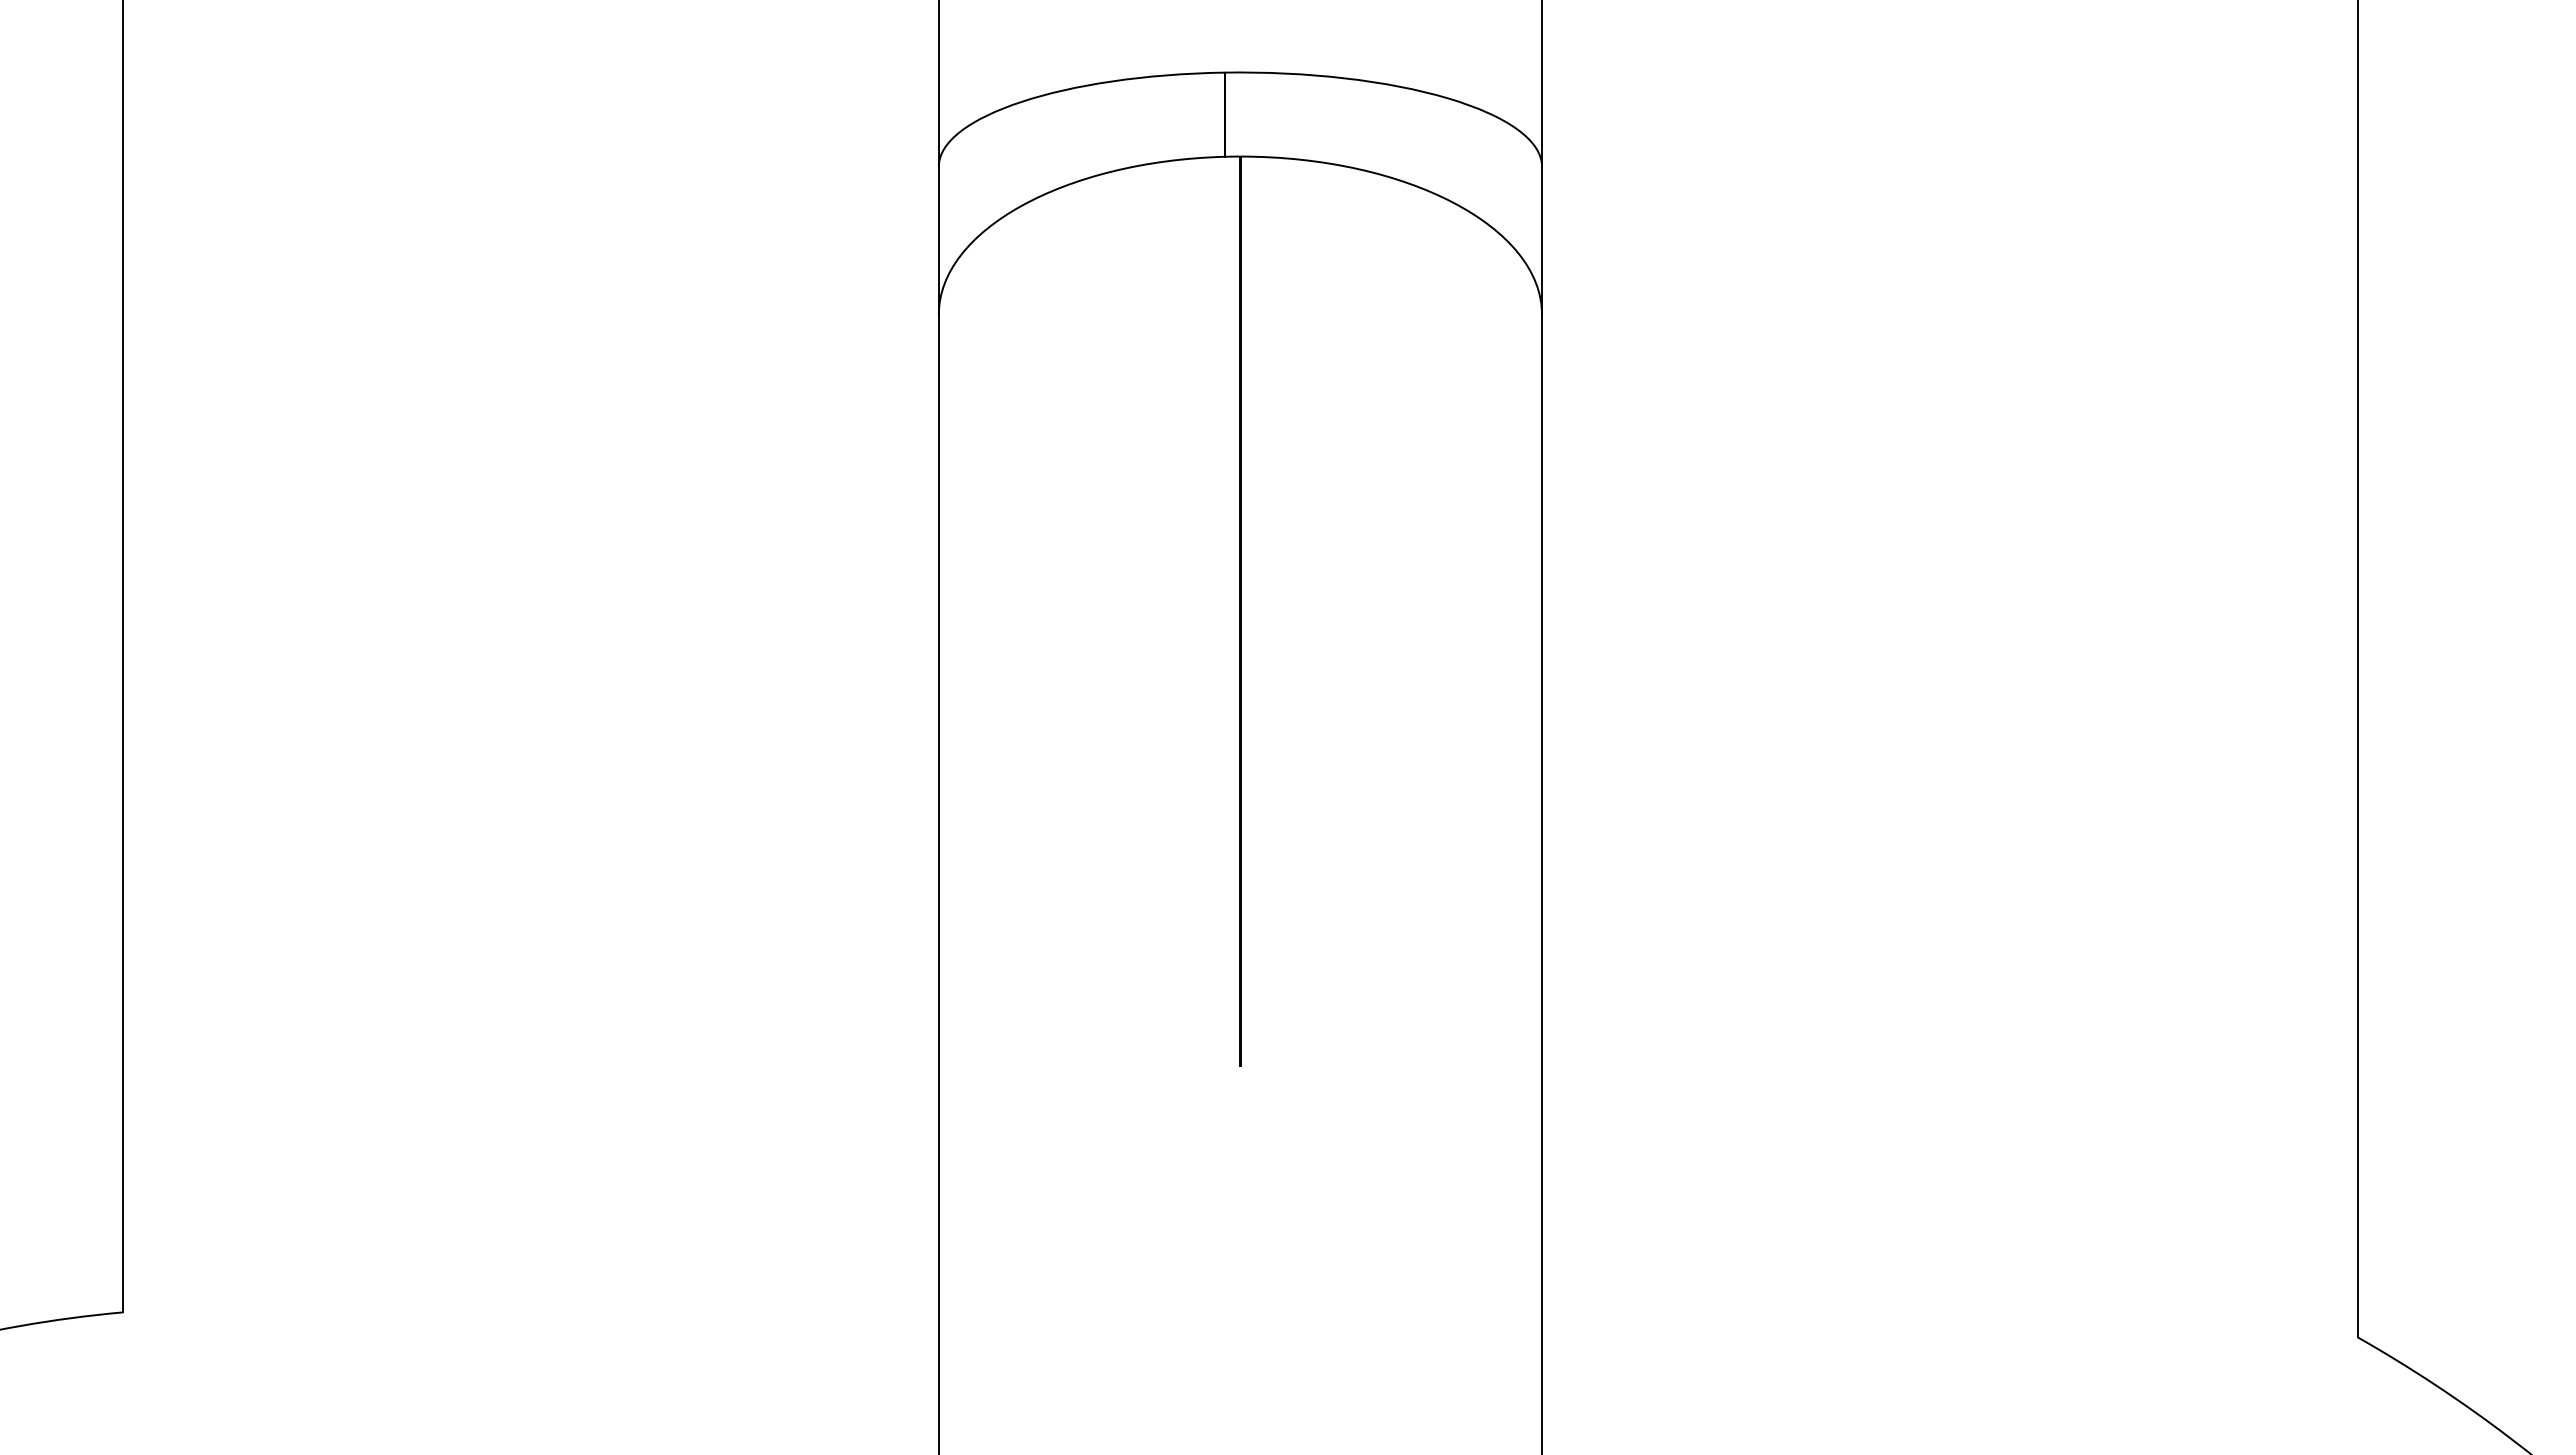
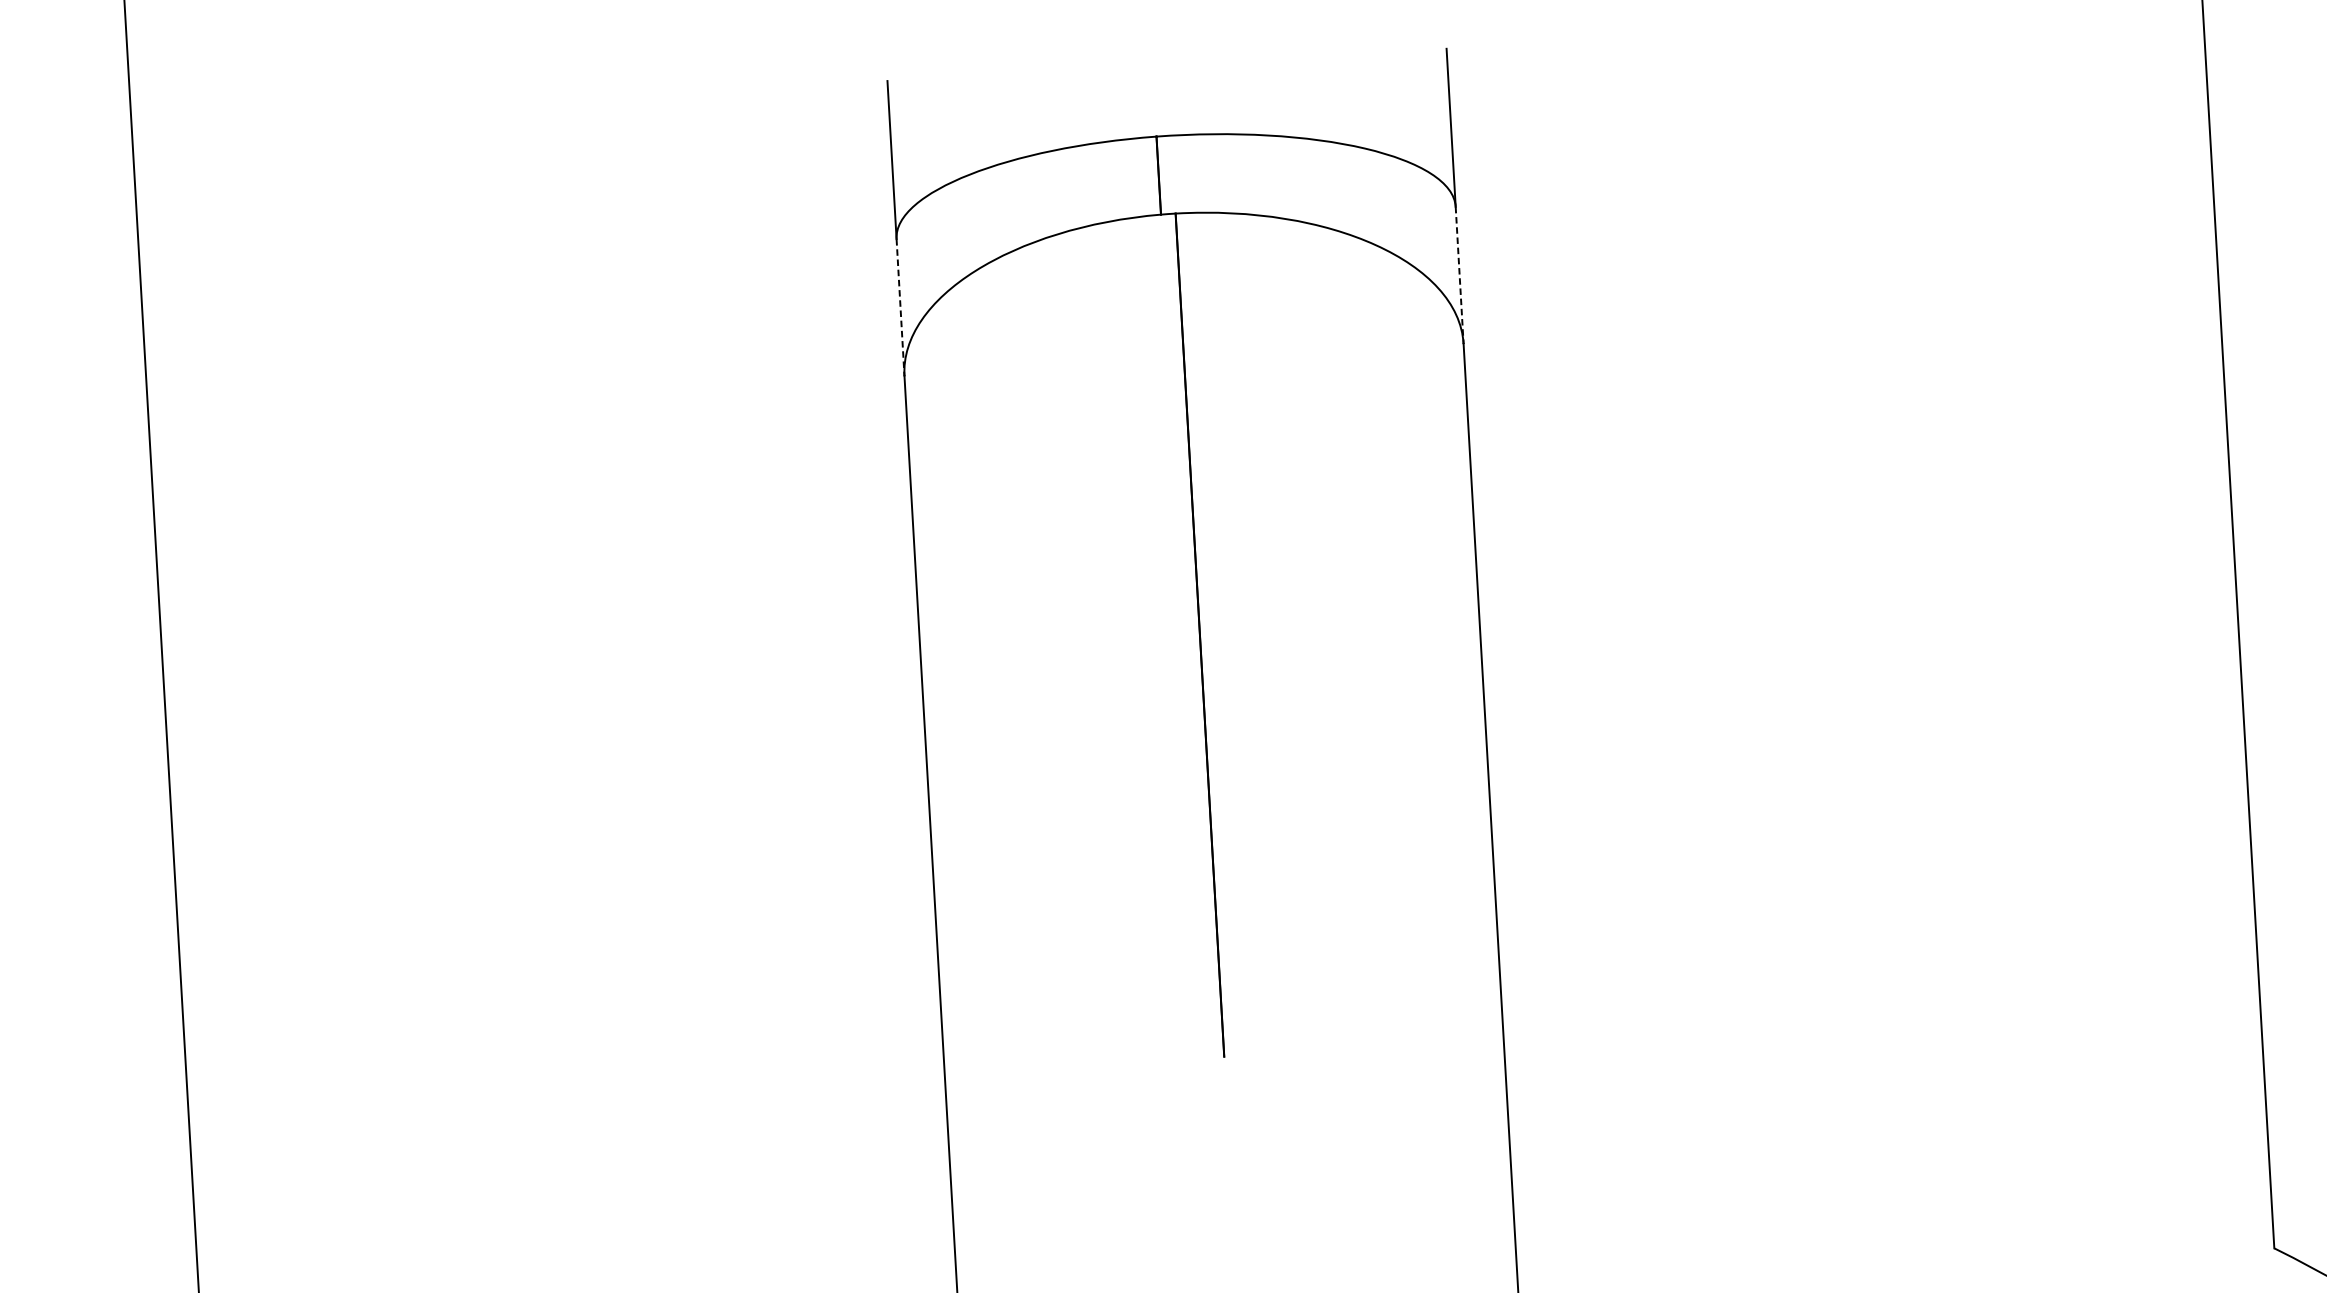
line: (938, 241) -> (900, 308), solid -> dashed
line: (1542, 241) -> (1460, 276), solid -> dashed

